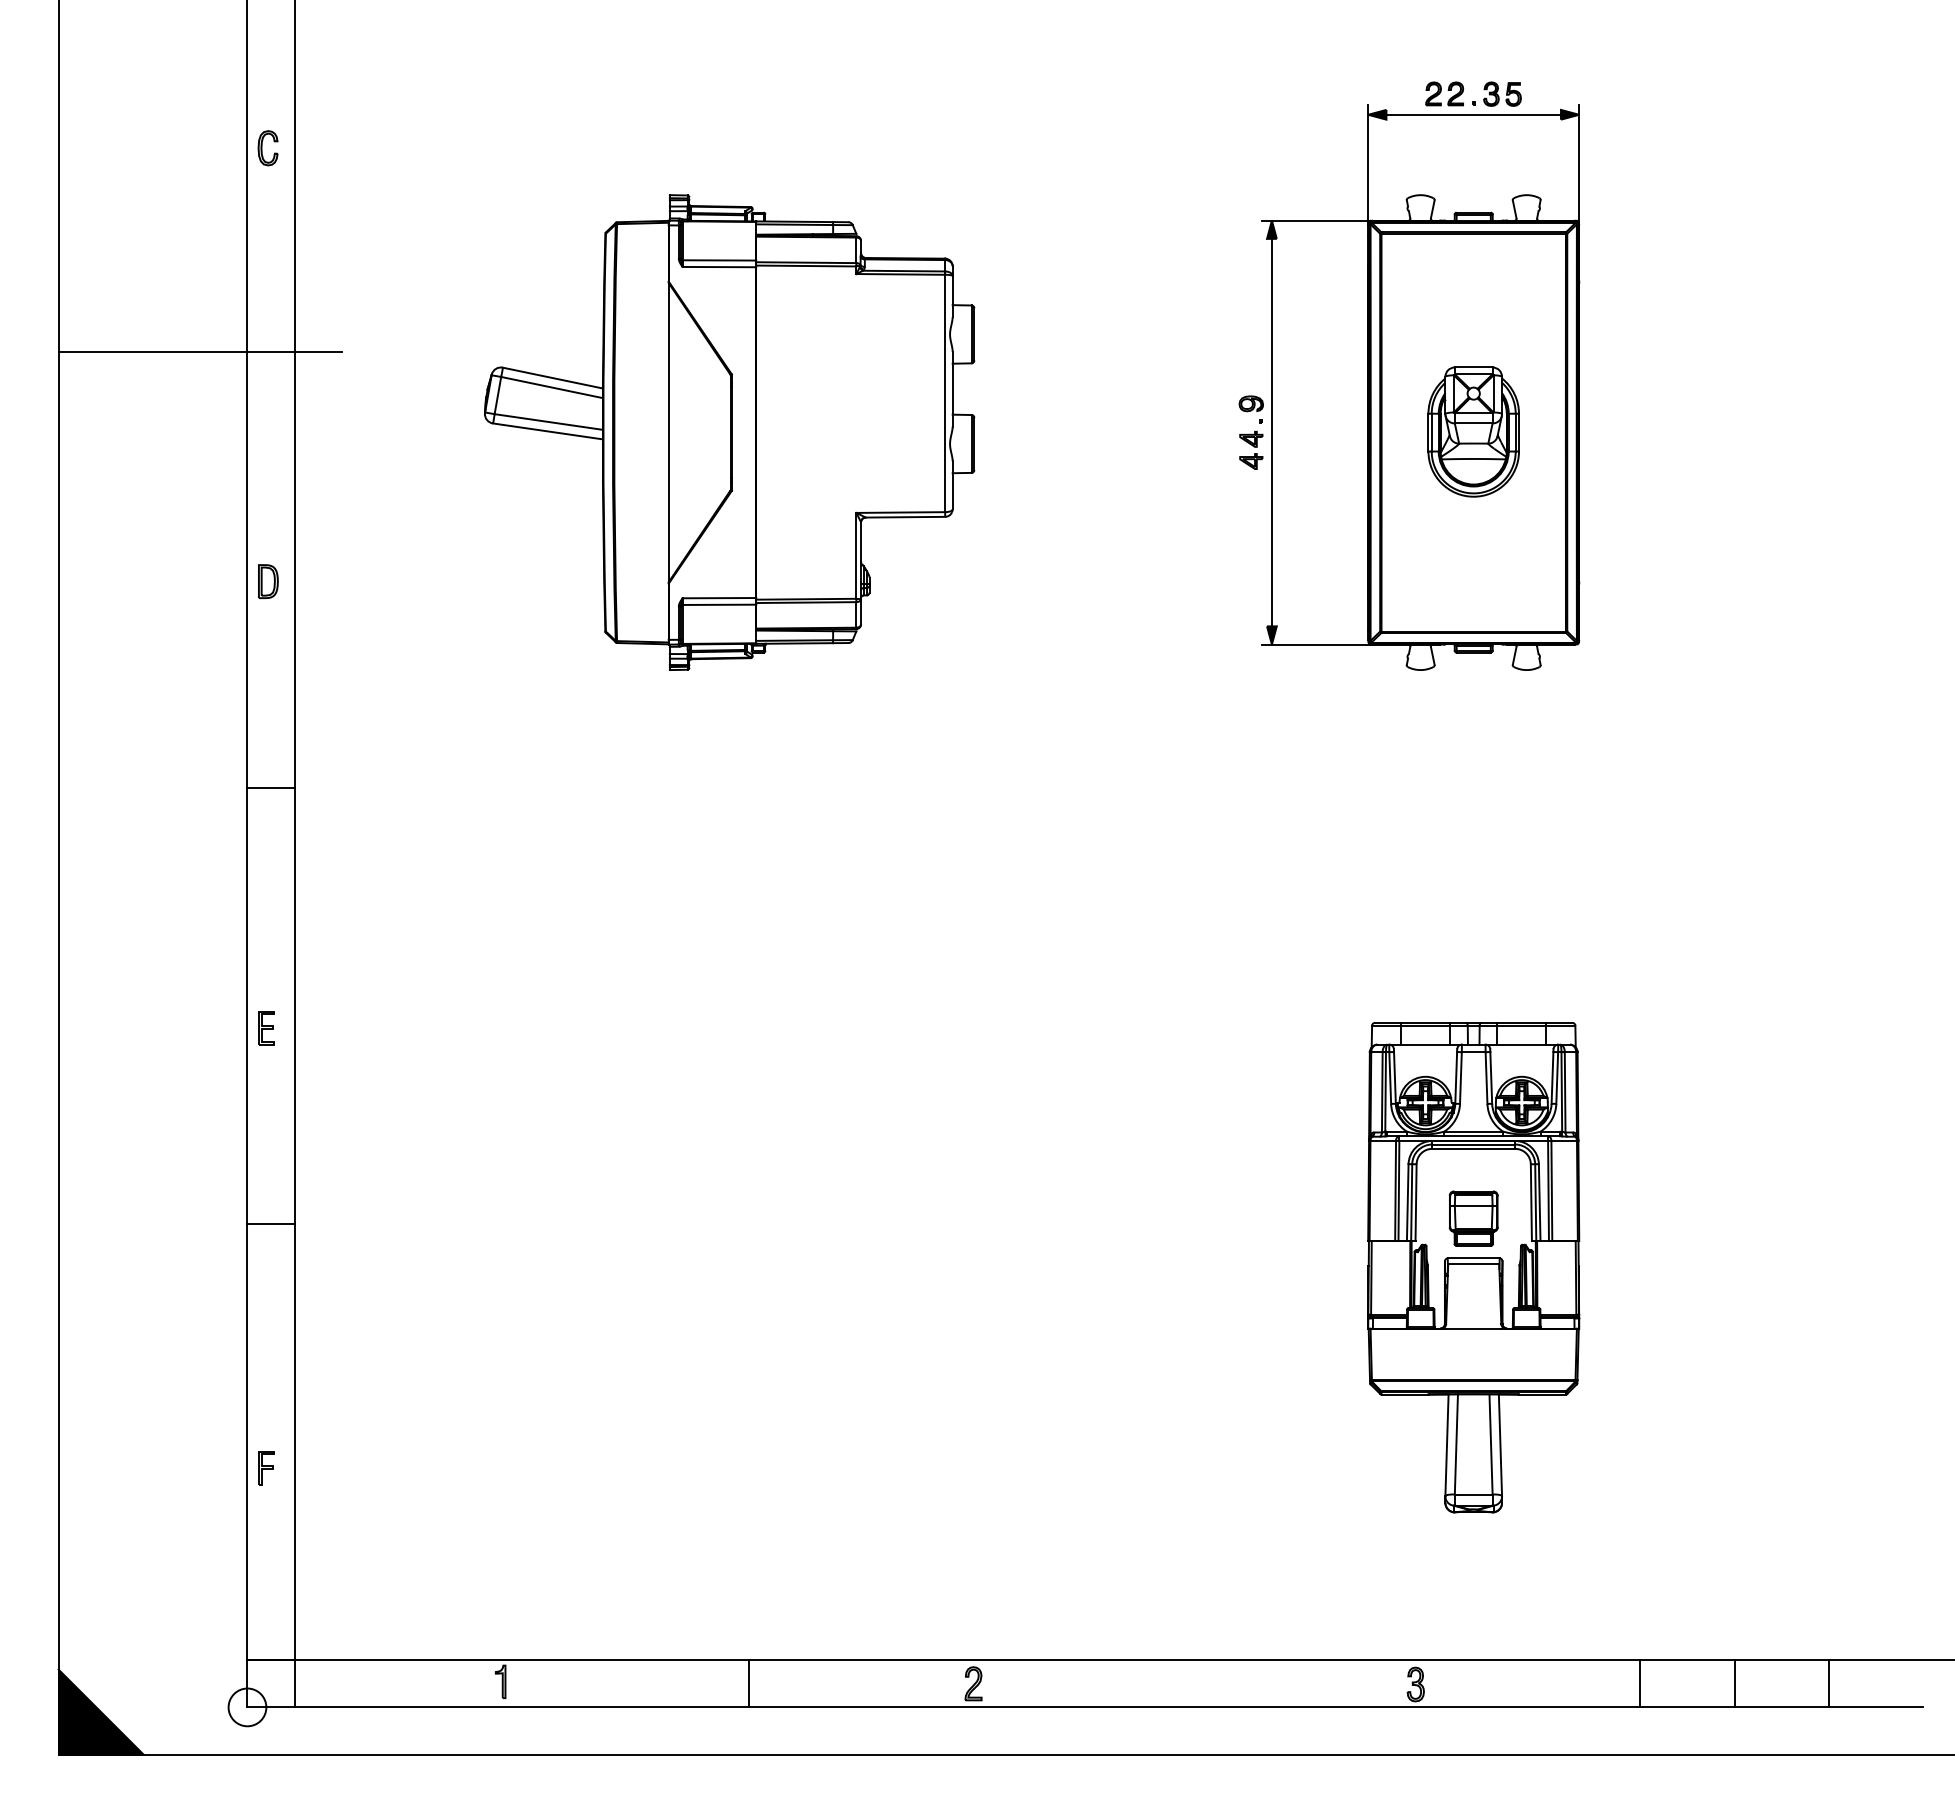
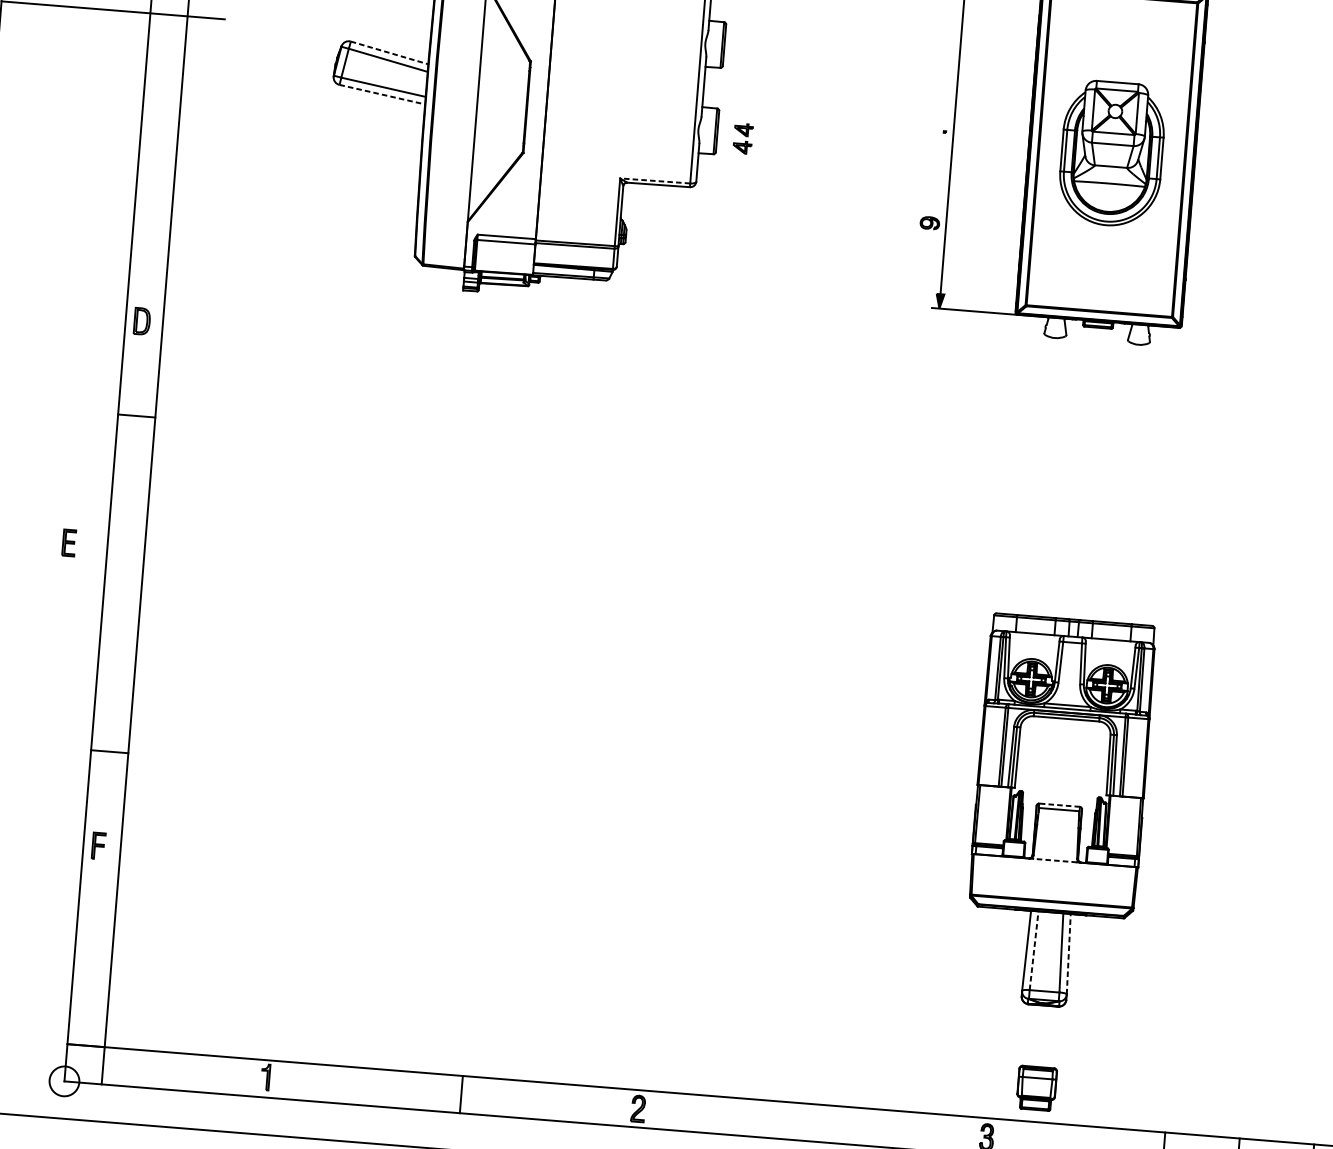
line: (553, 378) -> (389, 53), solid -> dashed
part: (1250, 403) -> (929, 222), moved
line: (548, 431) -> (382, 94), solid -> dashed
part: (1473, 431) -> (1111, 153), size x1.4
part: (1251, 449) -> (743, 138), moved
line: (900, 512) -> (655, 180), solid -> dashed
part: (268, 581) -> (142, 321), moved
line: (270, 788) -> (136, 416), moved
part: (266, 1028) -> (68, 543), moved
part: (1473, 1218) -> (1036, 1088), moved
line: (270, 1224) -> (109, 751), moved
line: (1473, 1258) -> (1059, 805), solid -> dashed
line: (1473, 1328) -> (1054, 860), solid -> dashed
line: (1456, 1443) -> (1034, 950), solid -> dashed
line: (1500, 1445) -> (1068, 954), solid -> dashed
part: (266, 1468) -> (98, 846), moved

